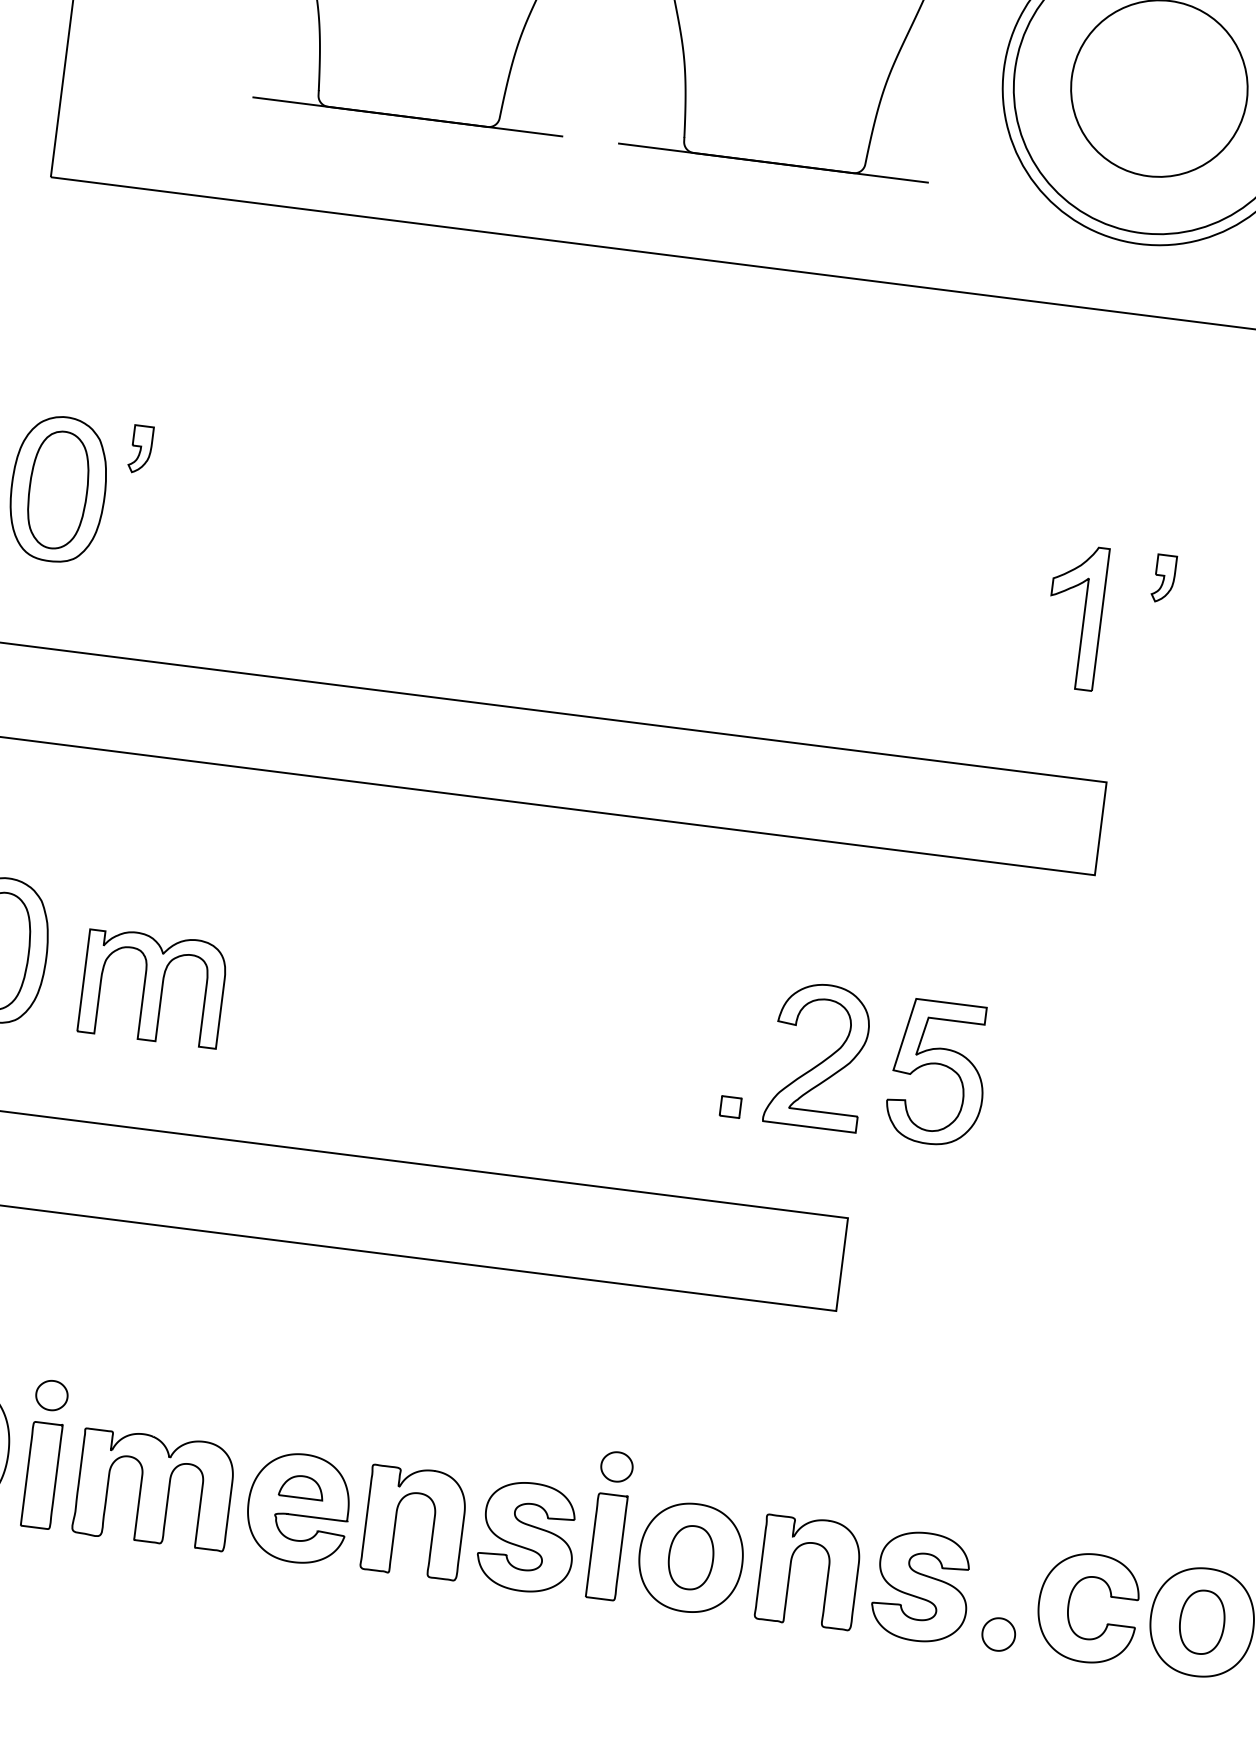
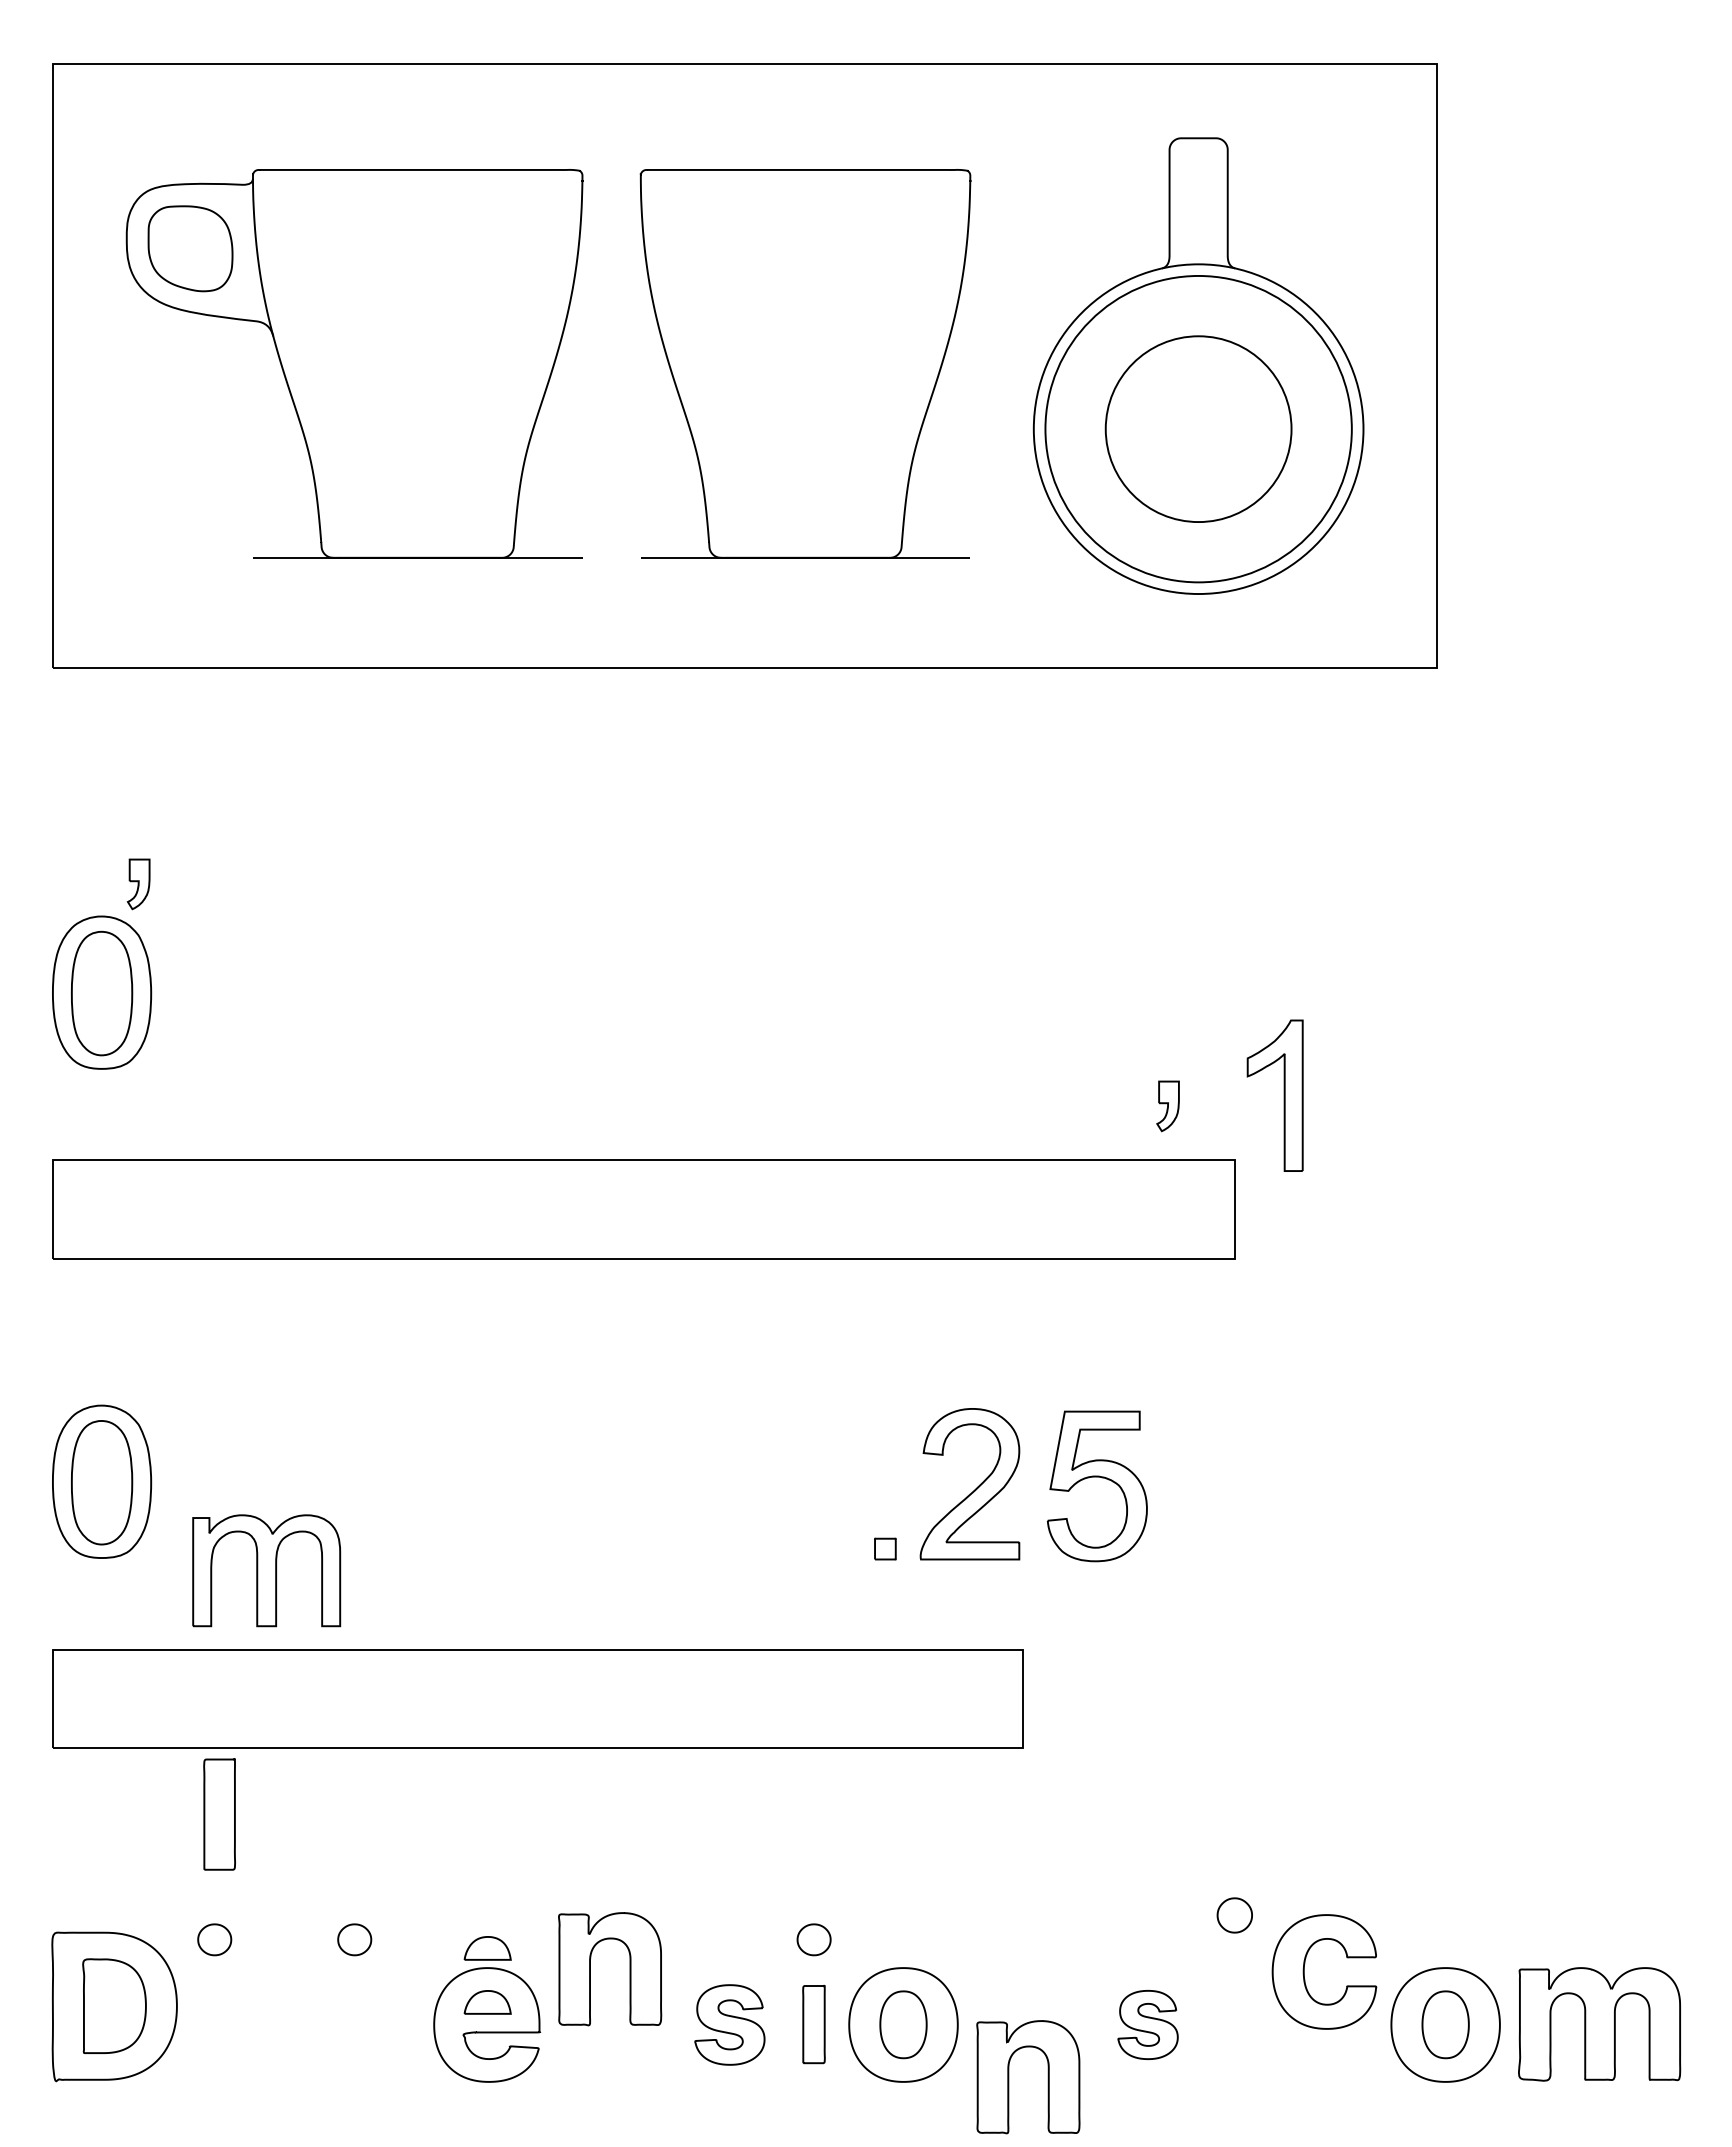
part: (140, 449) -> (138, 884), moved
part: (1163, 578) -> (1167, 1106), moved
part: (1082, 617) -> (1283, 1095), moved
part: (153, 987) -> (266, 1570), moved
part: (183, 1411) -> (354, 1939), added
part: (308, 1436) -> (487, 1948), added
part: (41, 1475) -> (219, 1814), moved
part: (153, 1489) -> (333, 2024), removed
part: (432, 1524) -> (629, 1969), moved
part: (527, 1536) -> (729, 2024), size x0.7
part: (606, 1546) -> (813, 2024), size x0.7
part: (791, 1570) -> (1009, 2077), moved
part: (921, 1586) -> (1147, 2024), size x0.6
part: (1069, 1605) -> (1304, 1971), moved
part: (998, 1634) -> (1234, 1915), moved

